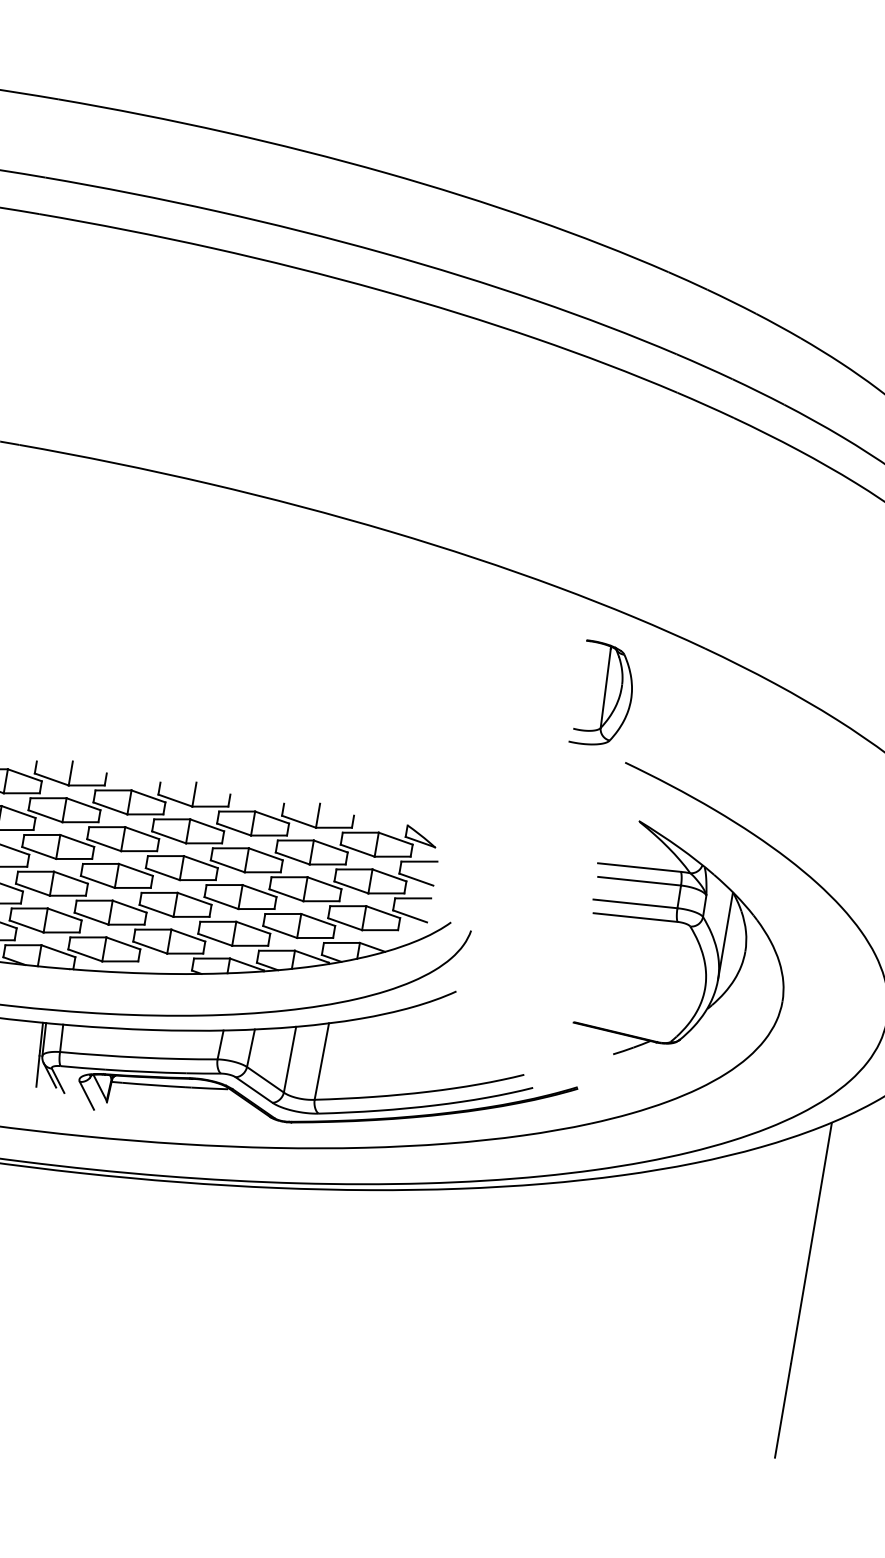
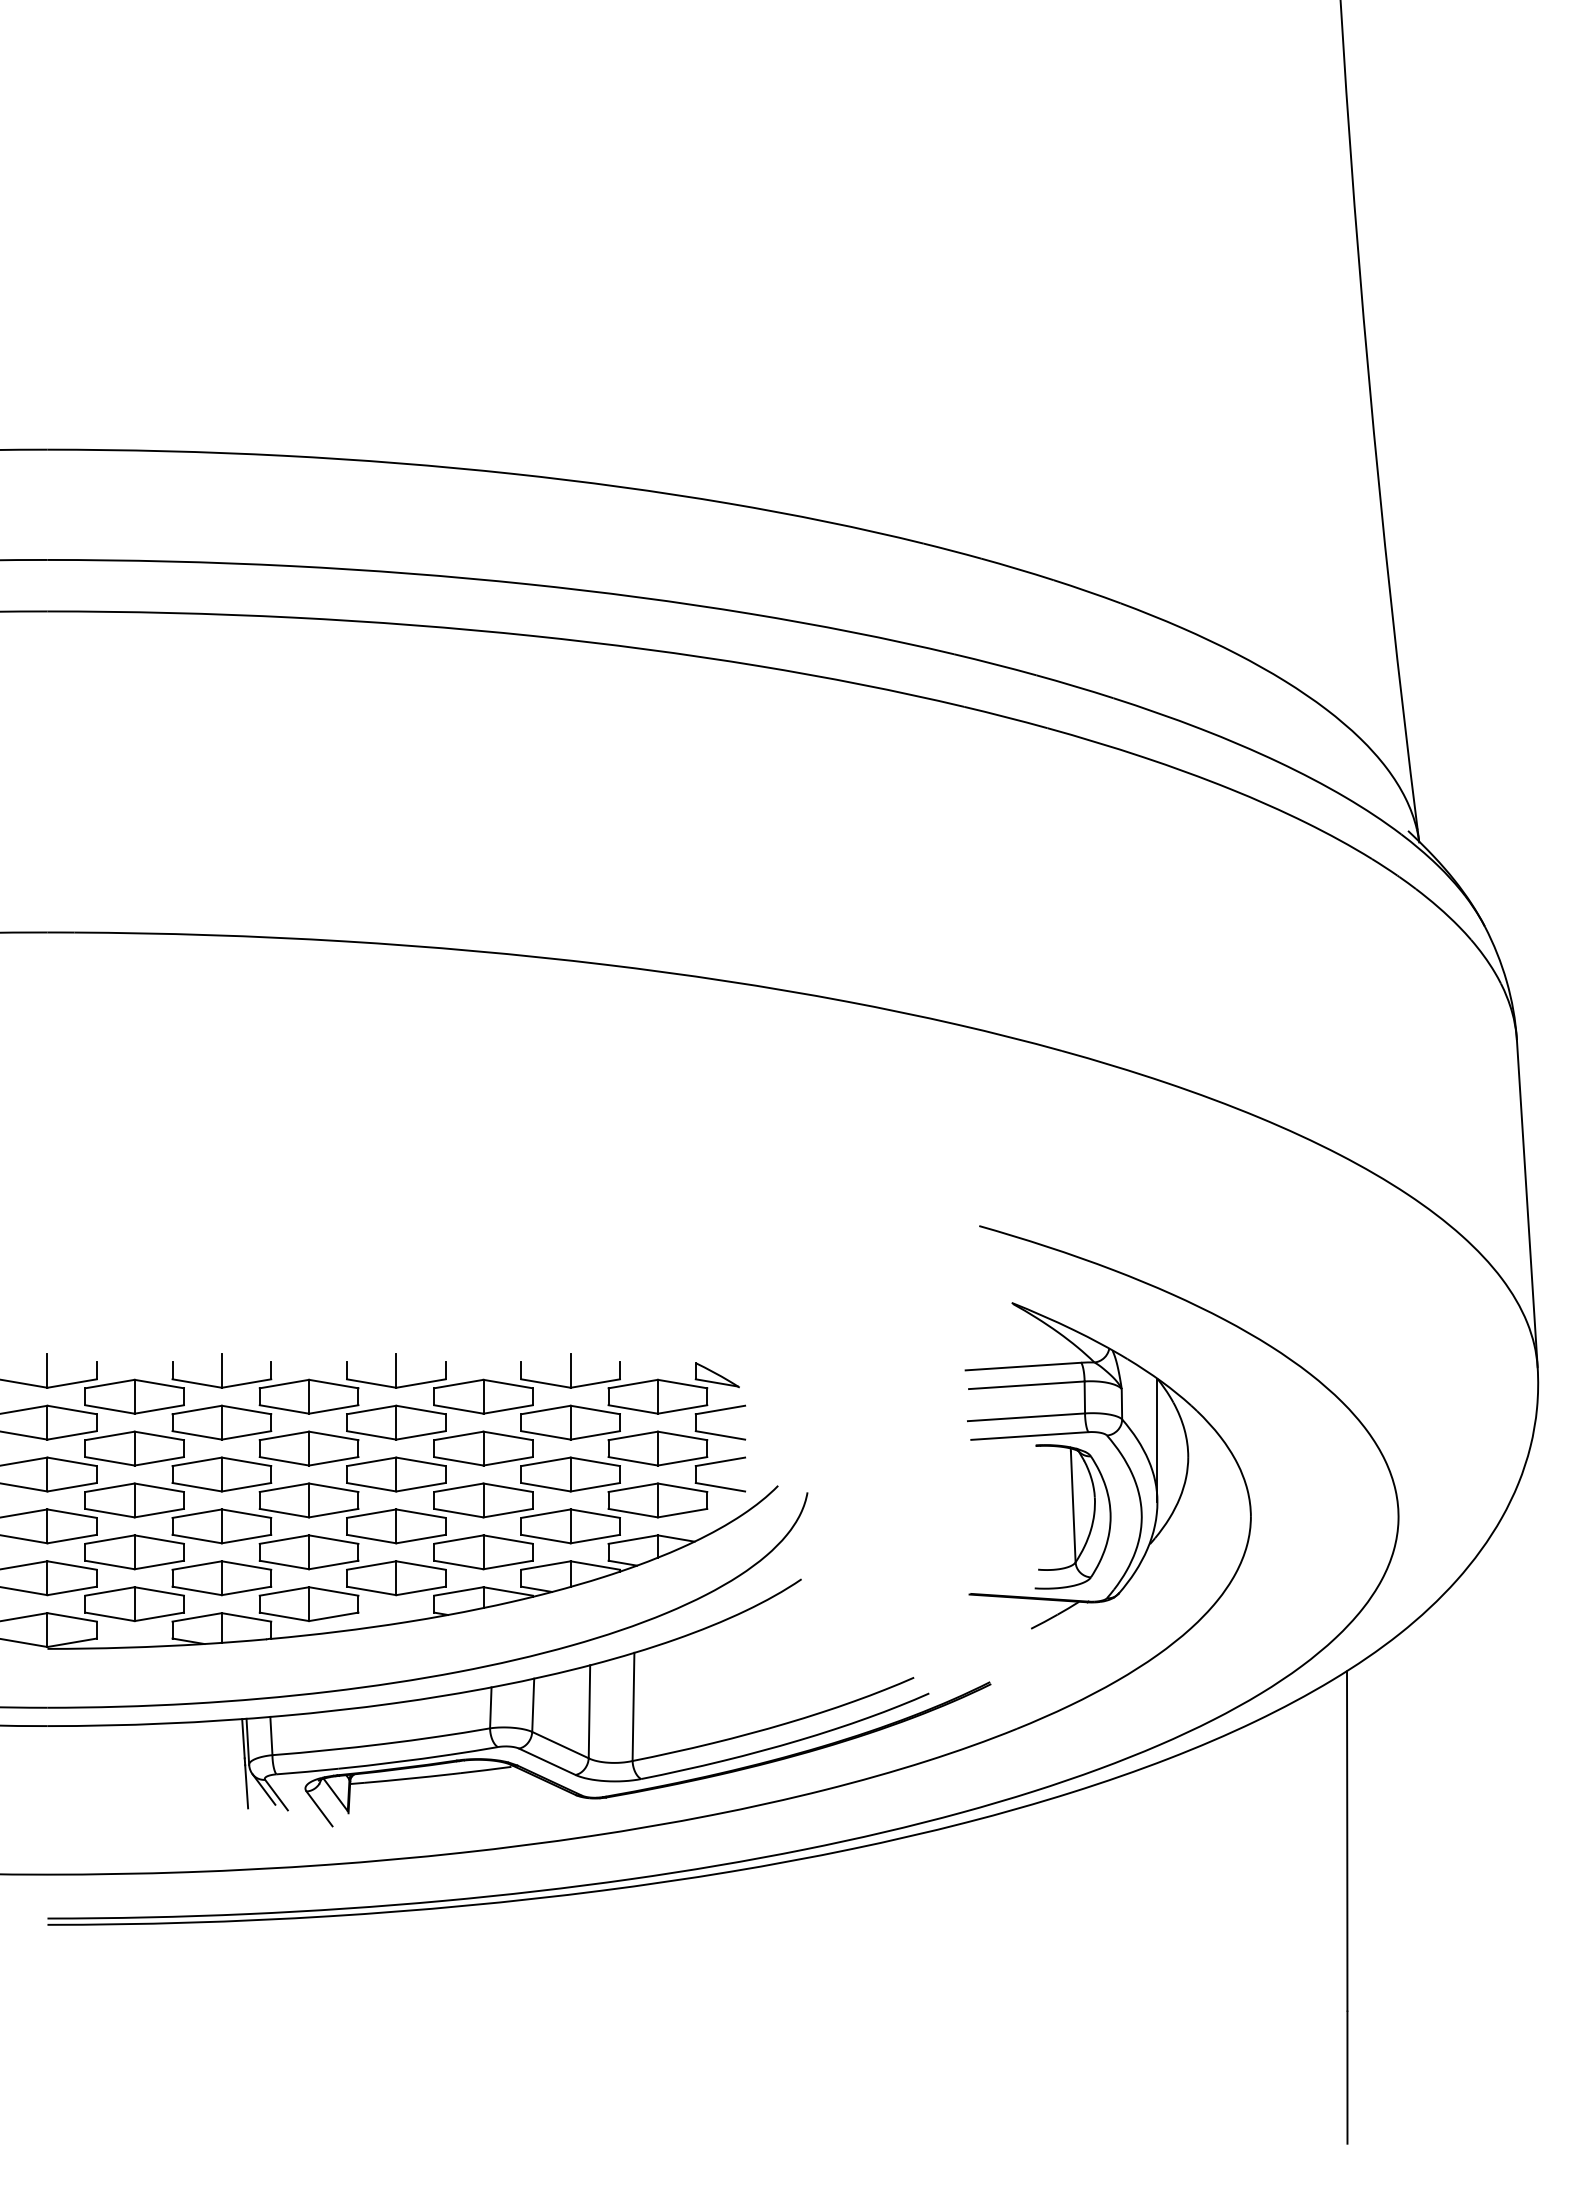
part: (604, 695) -> (1072, 1516), moved

